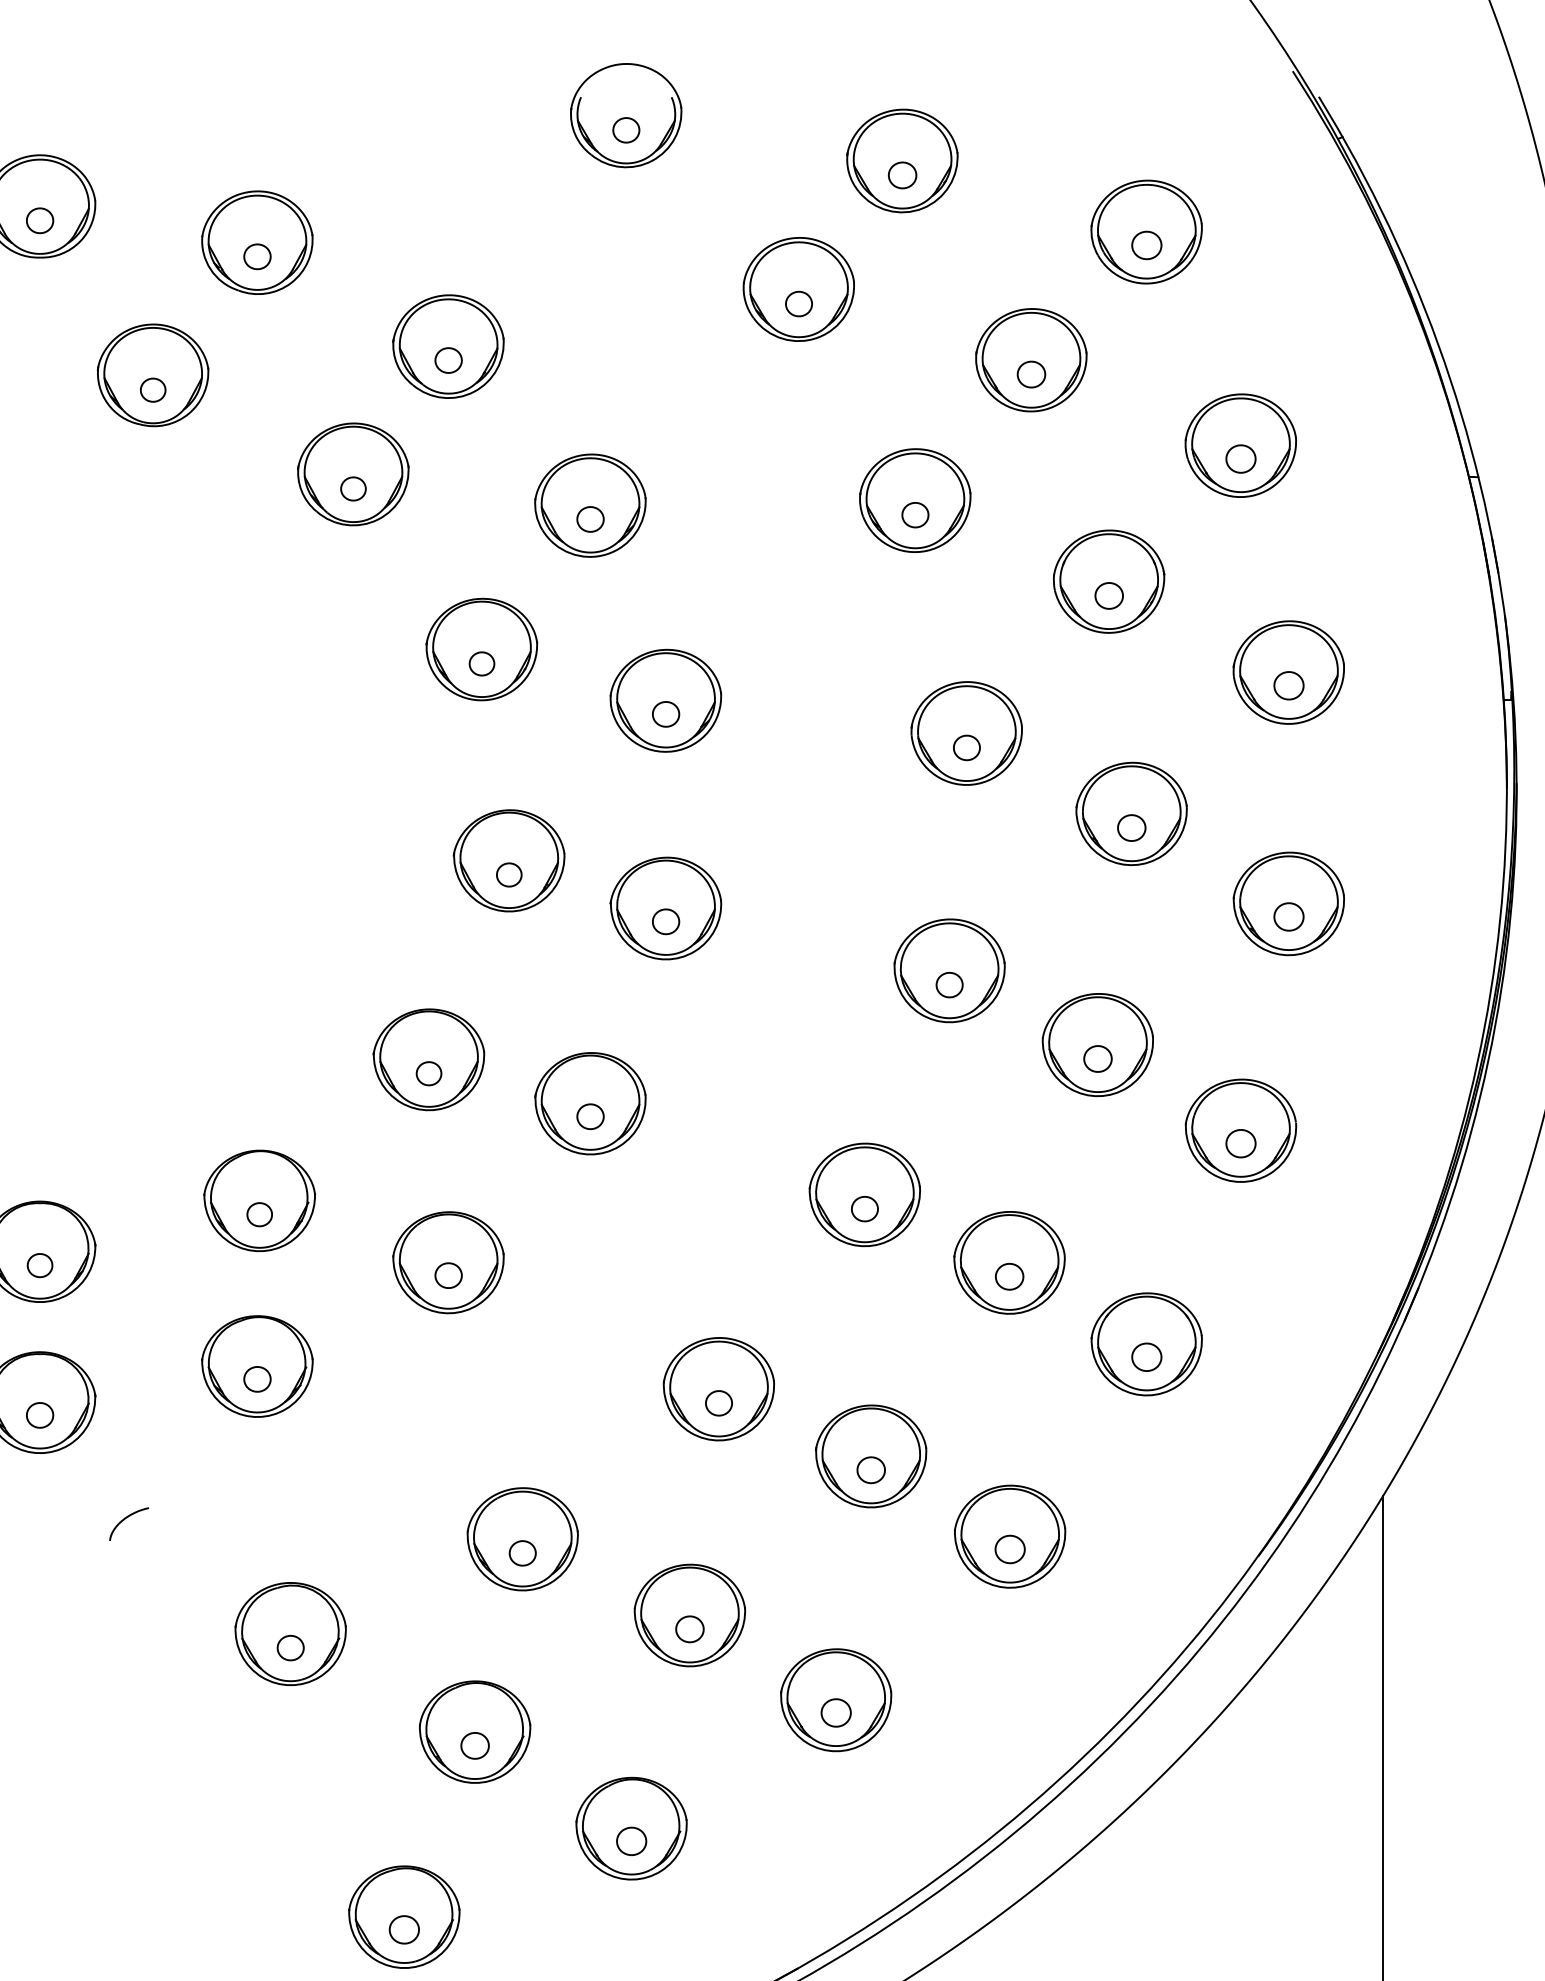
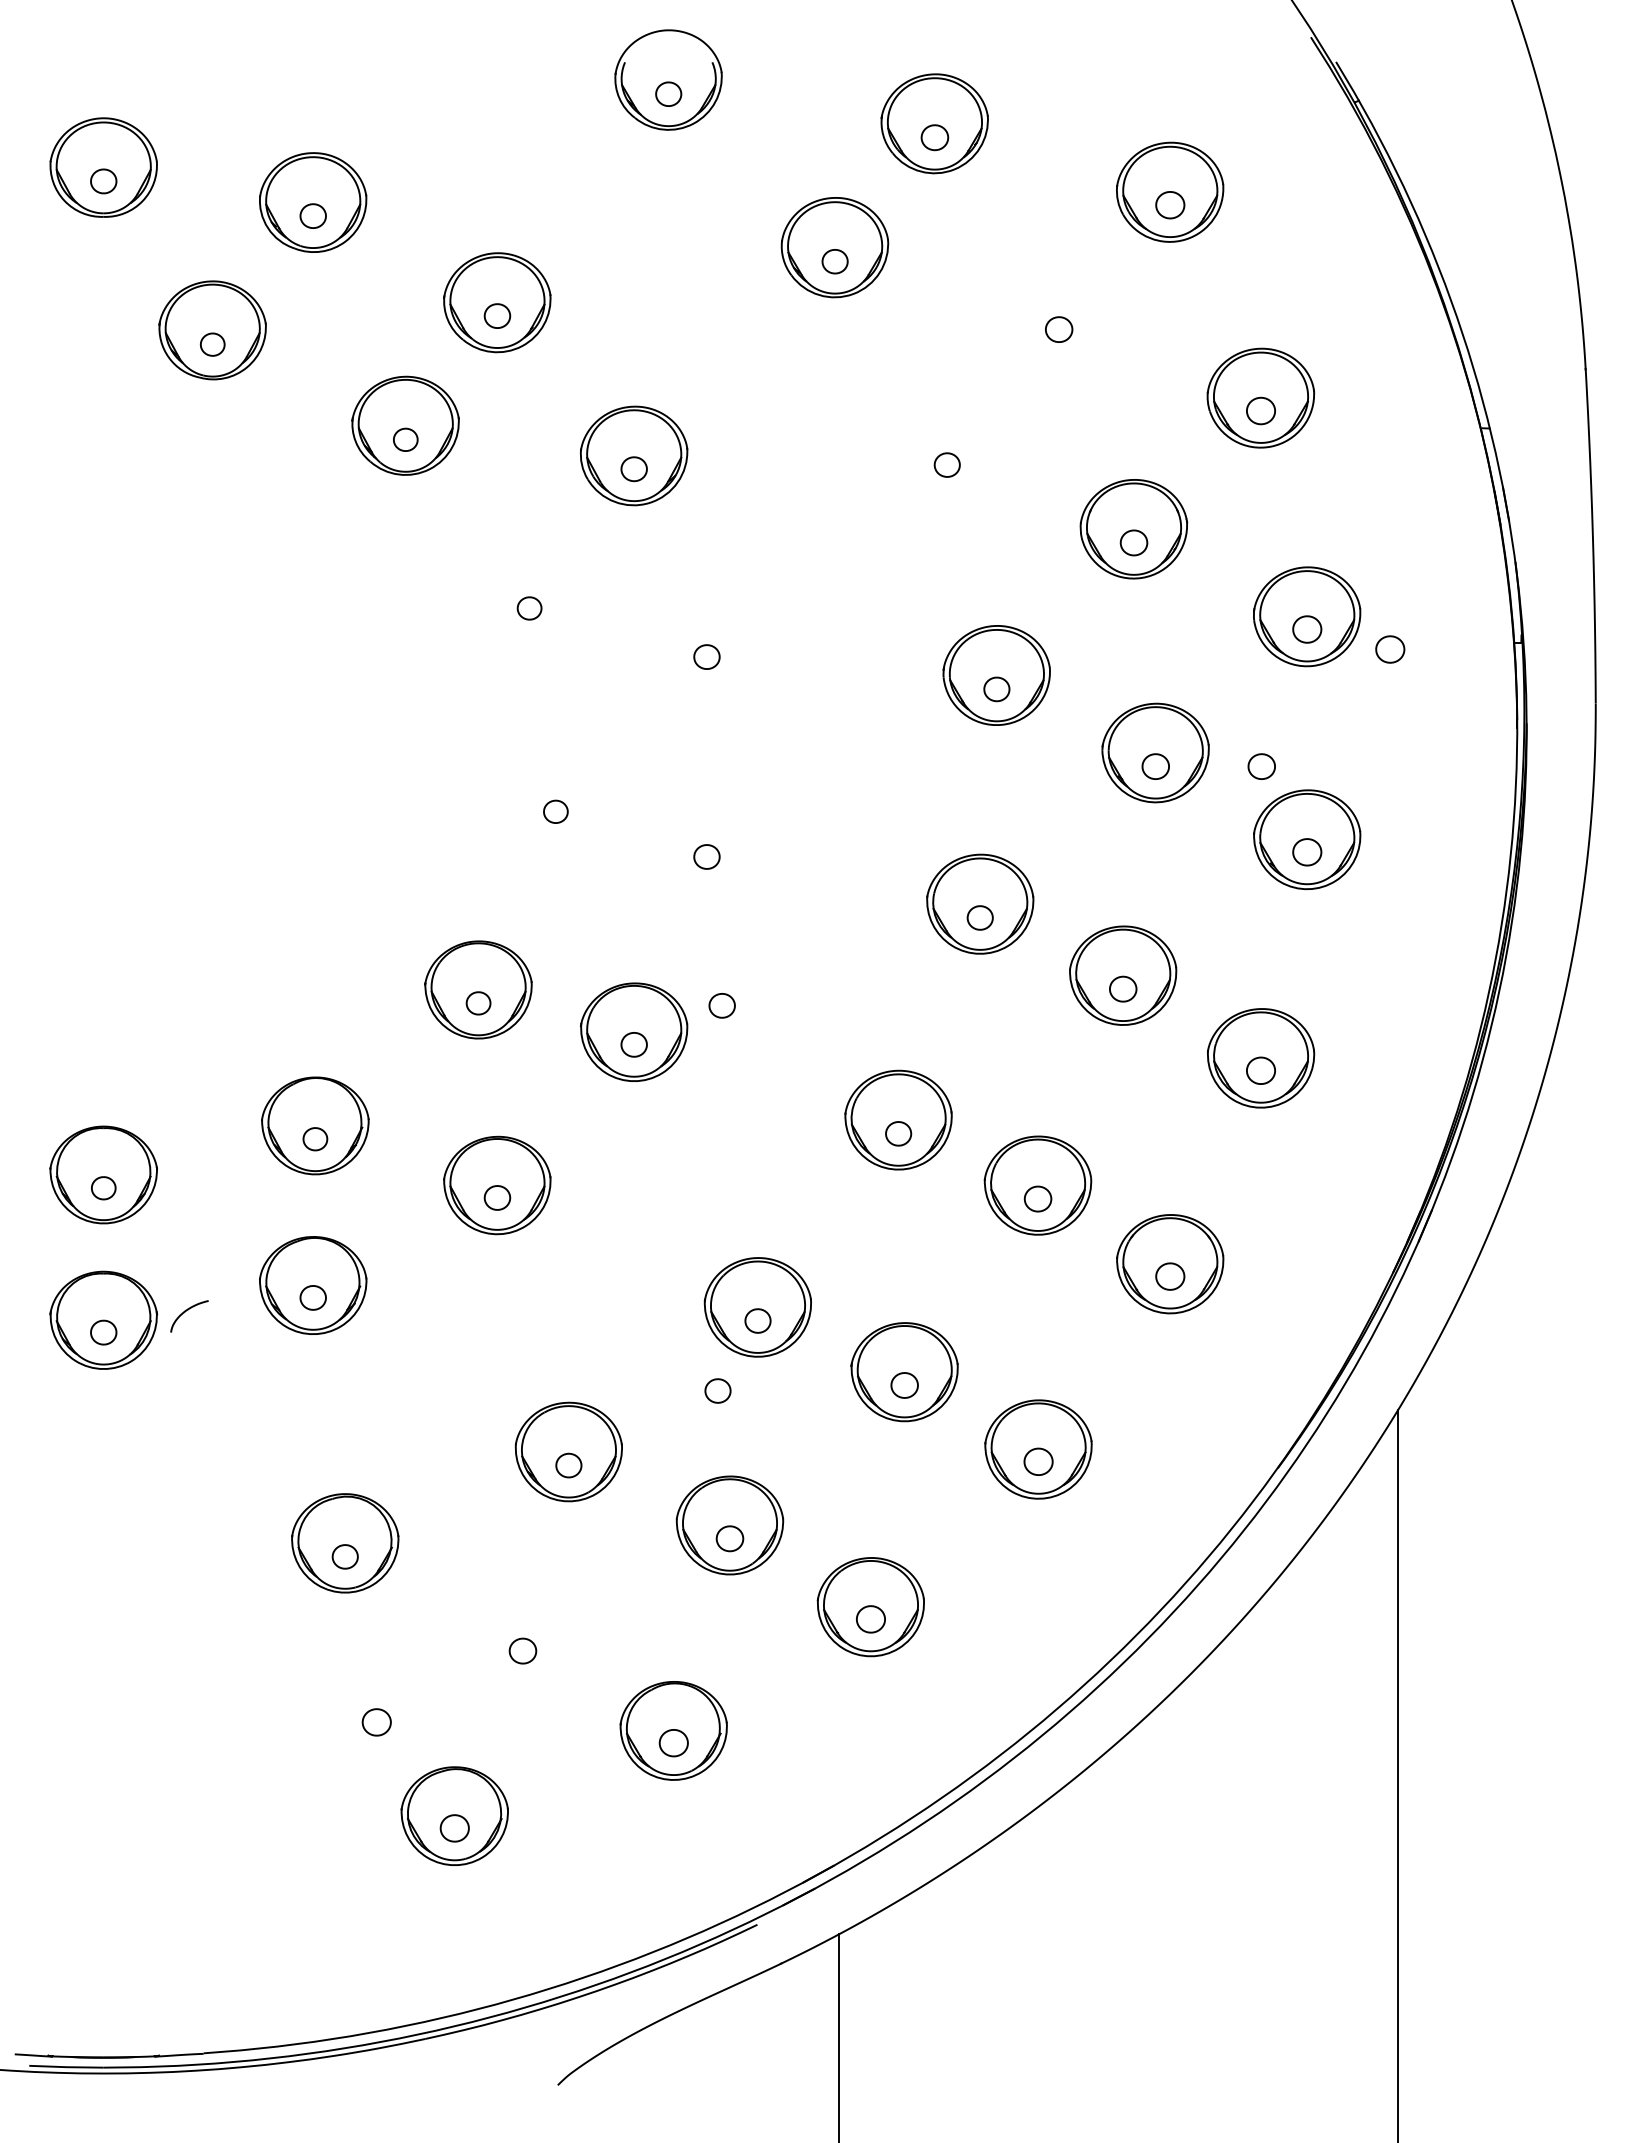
part: (1031, 359) -> (1059, 315), removed
part: (915, 500) -> (947, 450), removed
part: (481, 649) -> (529, 594), removed
part: (665, 701) -> (706, 644), removed
part: (1375, 706) -> (1390, 649), added
part: (1241, 827) -> (1261, 766), added
part: (508, 860) -> (555, 797), removed
part: (665, 908) -> (706, 844), removed
part: (681, 1075) -> (721, 1005), added
part: (676, 1475) -> (717, 1390), added
curve: (124, 1520) -> (185, 1312), moved
part: (474, 1731) -> (522, 1637), removed
part: (323, 1819) -> (376, 1722), added

